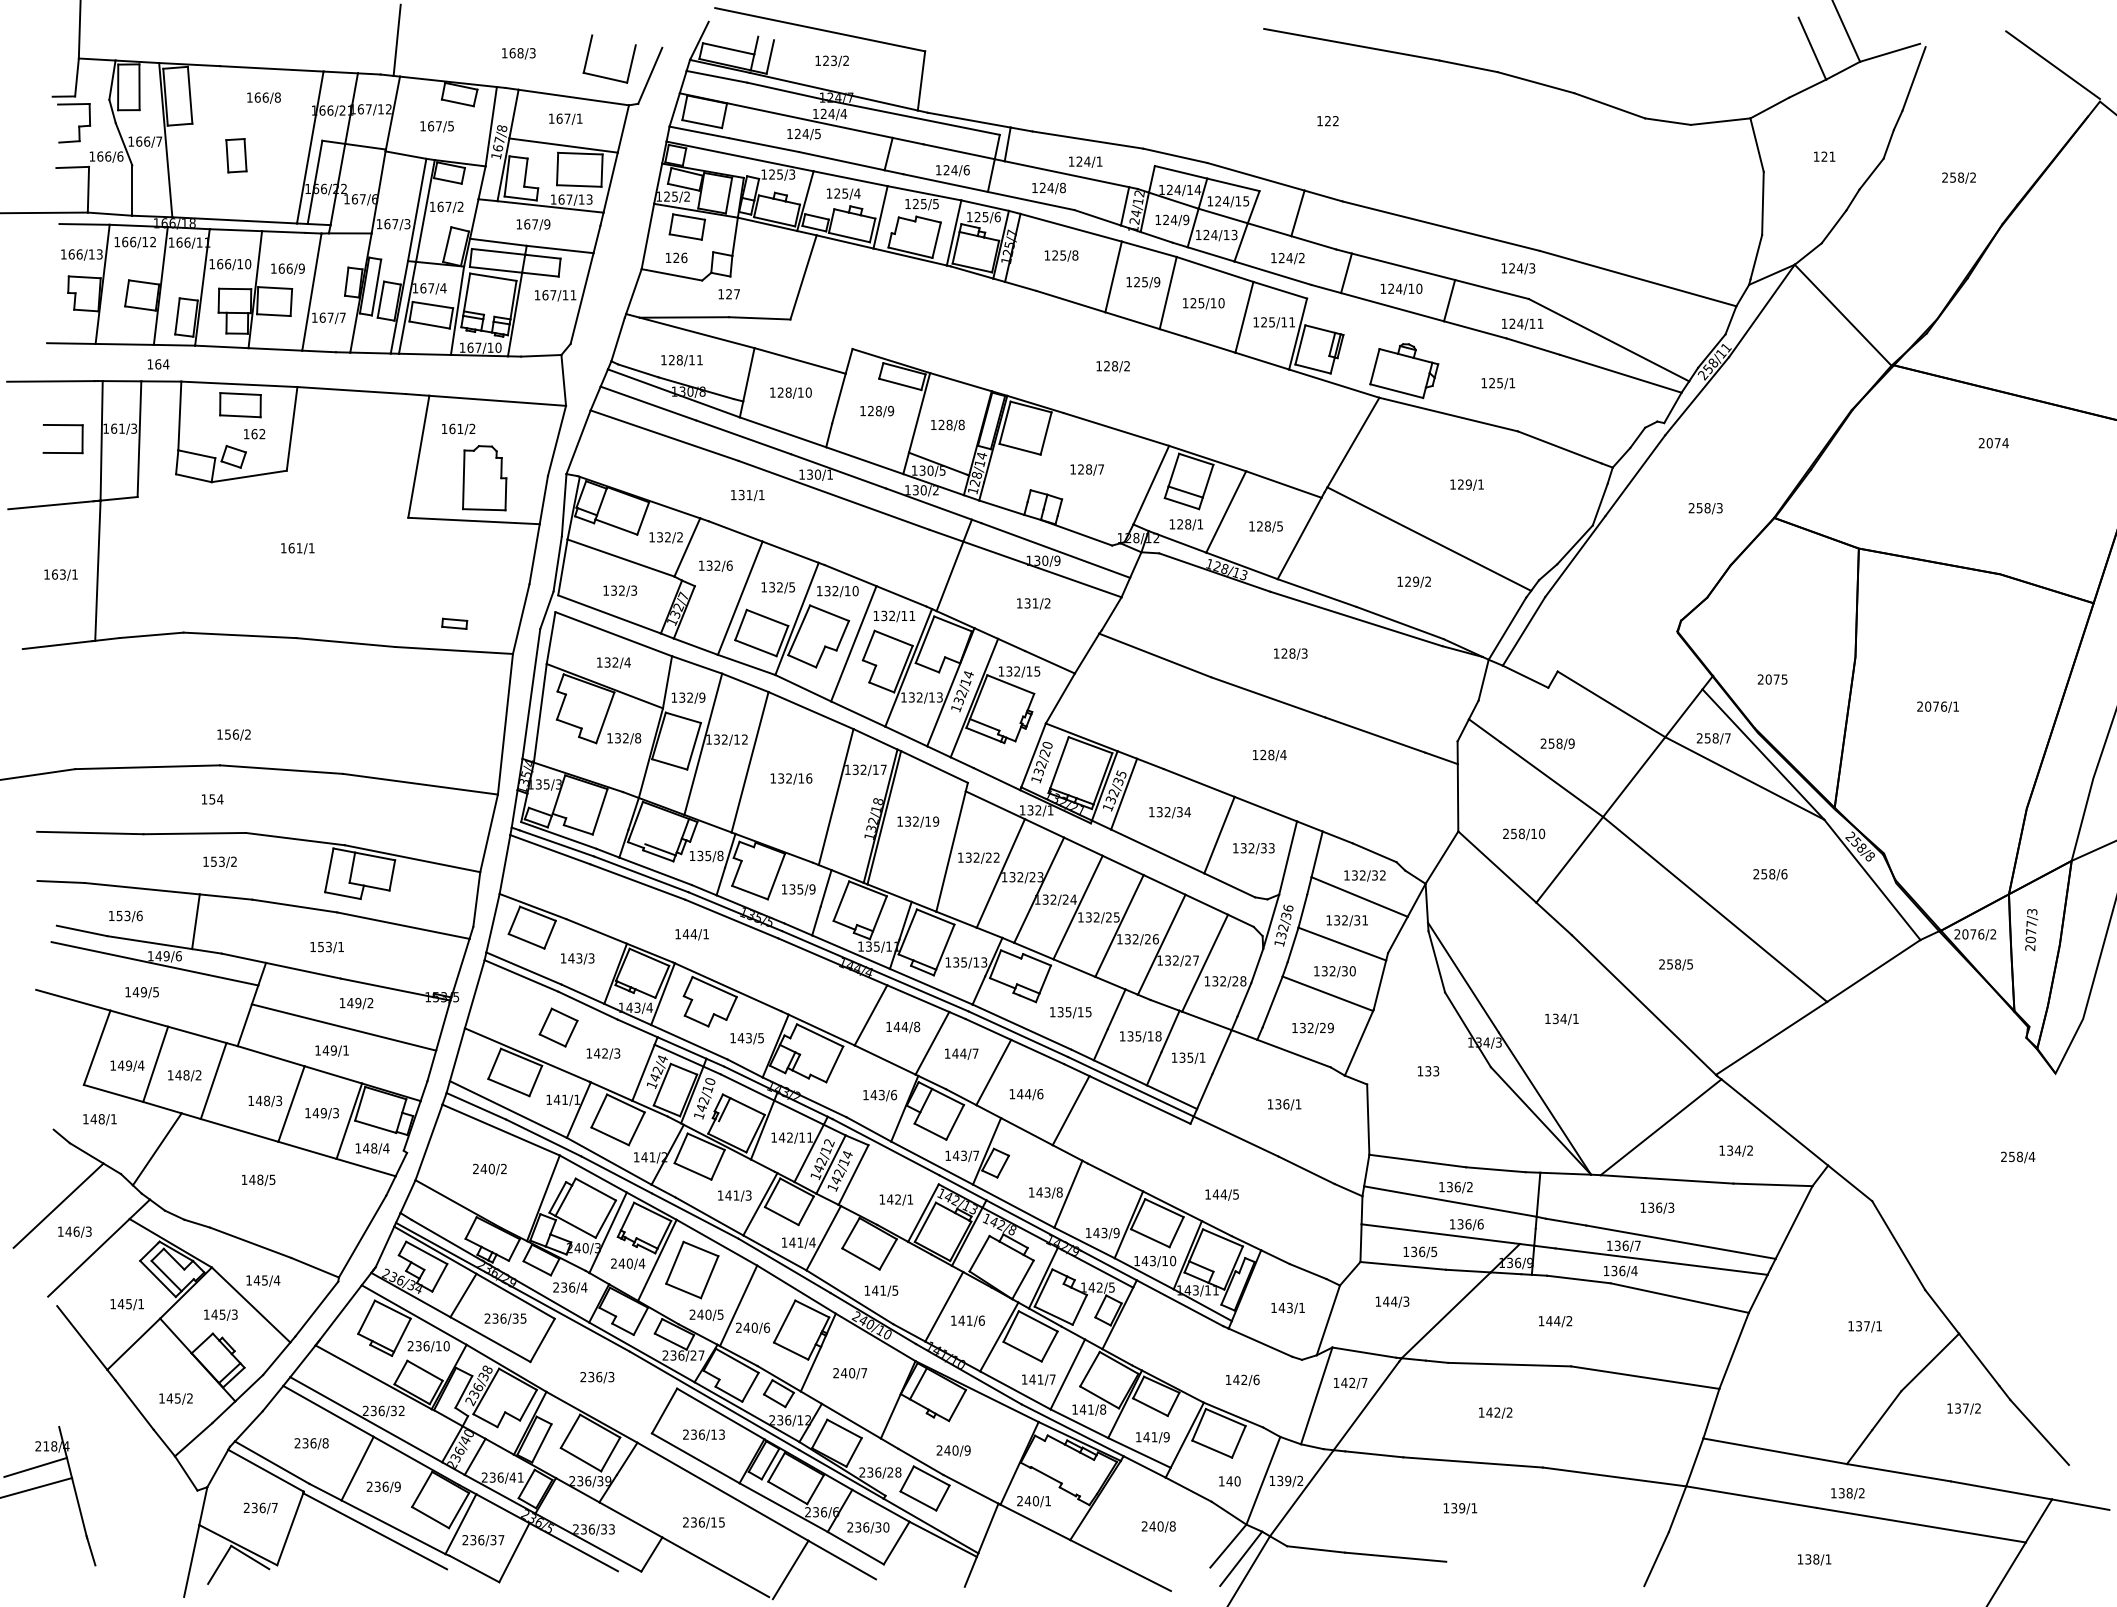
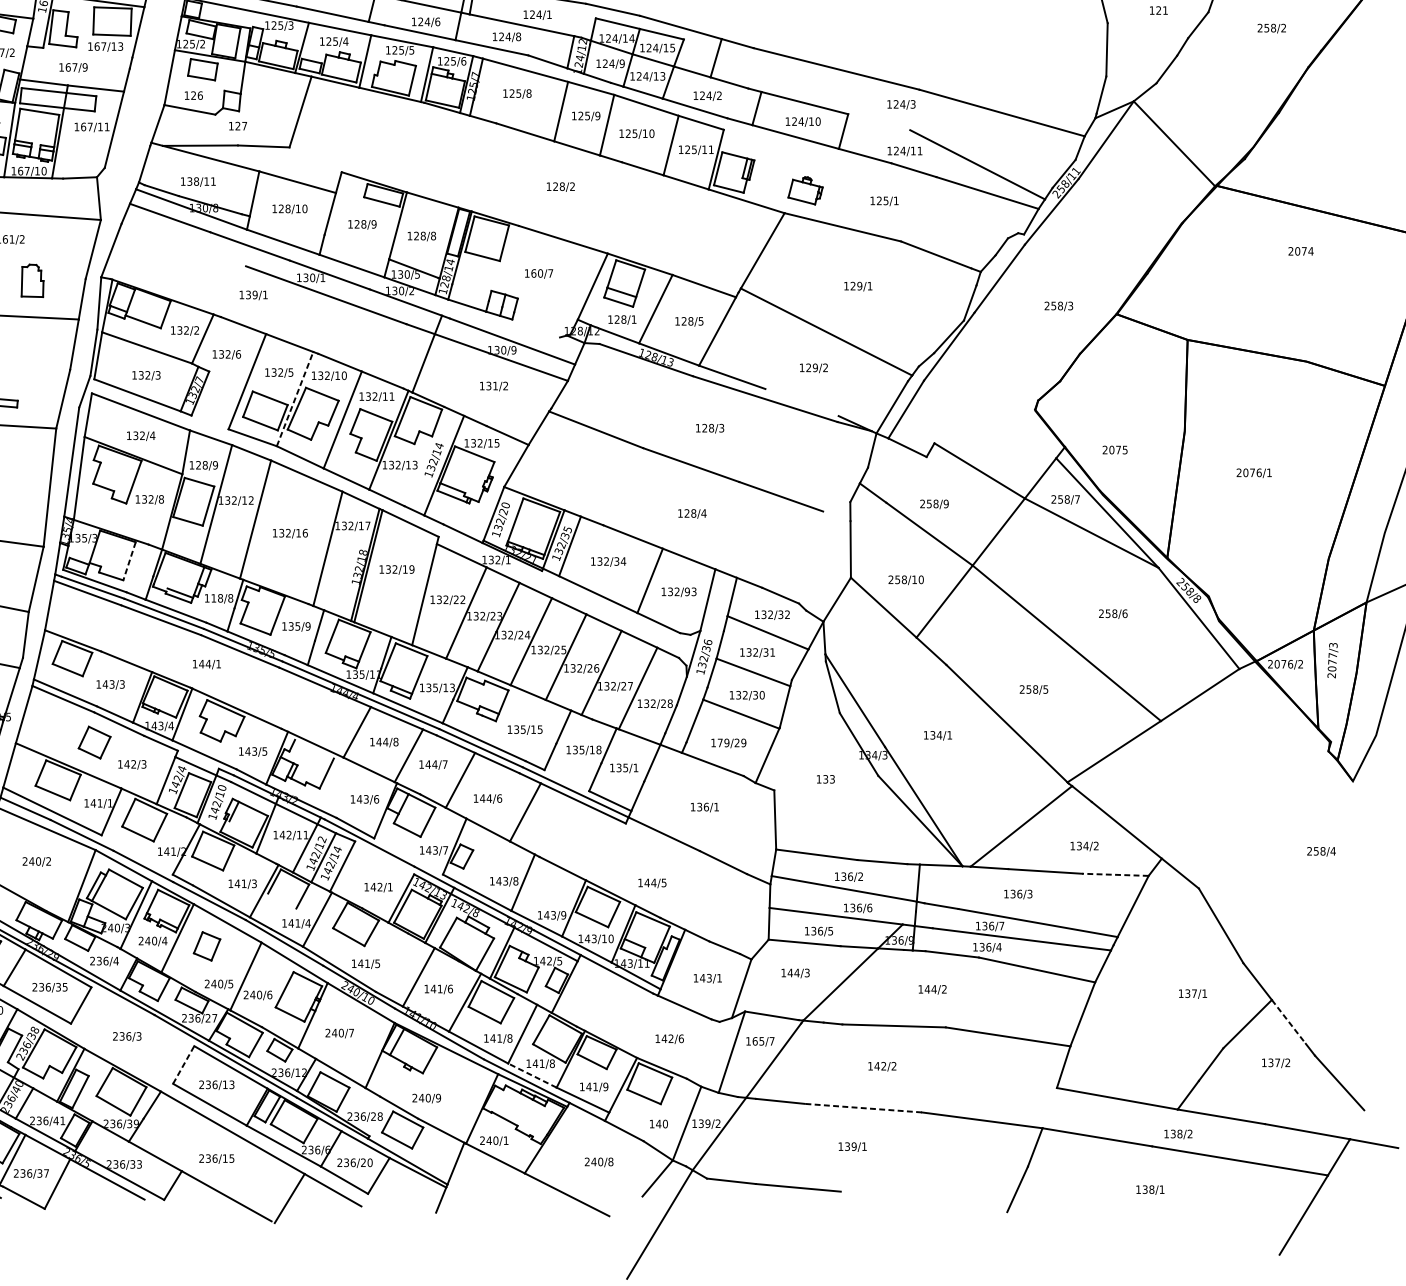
line: (550, 206) -> (87, 52), removed
line: (1491, 289) -> (878, 122), removed
text: (671, 360) -> (189, 181), 128/11 -> 138/11
part: (1404, 371) -> (805, 191), size x0.6
line: (664, 435) -> (183, 244), removed
text: (1085, 469) -> (537, 273), 128/7 -> 160/7
part: (484, 478) -> (32, 281), size x0.6
text: (749, 494) -> (255, 294), 131/1 -> 139/1
line: (1076, 532) -> (529, 326), removed
line: (797, 618) -> (295, 398), solid -> dashed
line: (1399, 622) -> (801, 402), removed
line: (695, 646) -> (209, 422), removed
line: (950, 687) -> (424, 456), removed
text: (686, 697) -> (202, 465), 132/9 -> 128/9
line: (1441, 758) -> (836, 516), removed
line: (600, 811) -> (129, 560), solid -> dashed
text: (1263, 848) -> (687, 592), 132/33 -> 132/93
text: (704, 855) -> (217, 597), 135/8 -> 118/8
text: (1306, 1027) -> (723, 742), 132/29 -> 179/29
line: (819, 1035) -> (313, 749), removed
line: (681, 1047) -> (197, 759), removed
line: (1119, 1072) -> (566, 780), removed
line: (608, 1160) -> (136, 854), removed
line: (931, 1162) -> (408, 856), removed
line: (1772, 1184) -> (1115, 874), solid -> dashed
line: (781, 1216) -> (282, 901), removed
part: (692, 1269) -> (207, 945), size x0.6
line: (1979, 1360) -> (1289, 1022), solid -> dashed
text: (1052, 1379) -> (509, 1038), 141/7 -> 141/8
text: (1348, 1382) -> (758, 1040), 142/7 -> 165/7
line: (664, 1411) -> (183, 1065), solid -> dashed
line: (1078, 1423) -> (531, 1075), solid -> dashed
line: (1473, 1462) -> (863, 1108), solid -> dashed
line: (1694, 1462) -> (1049, 1108), removed
text: (878, 1527) -> (363, 1162), 236/30 -> 236/20
line: (1241, 1558) -> (668, 1188), removed

